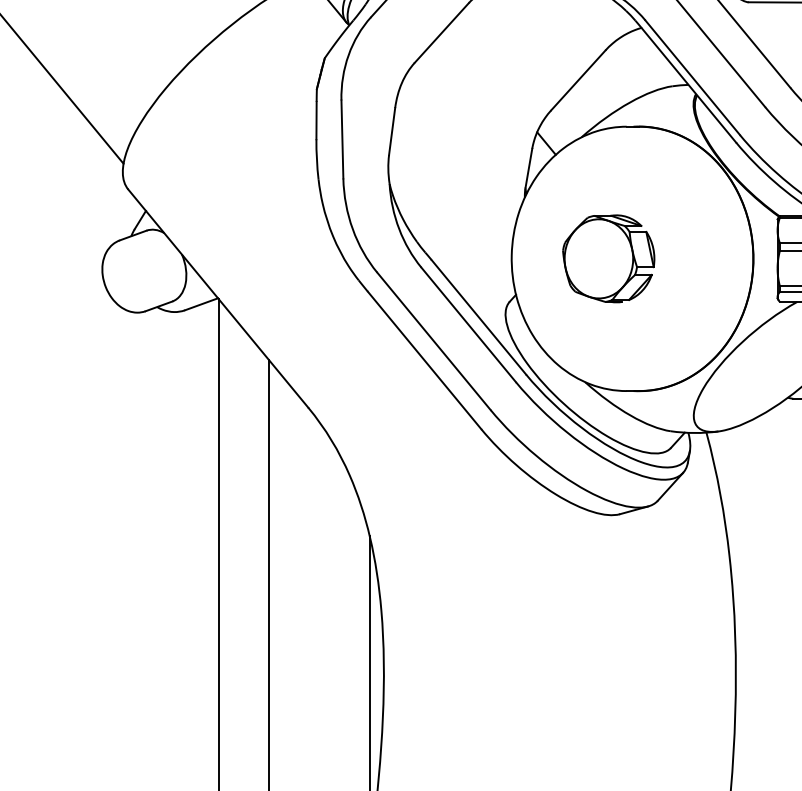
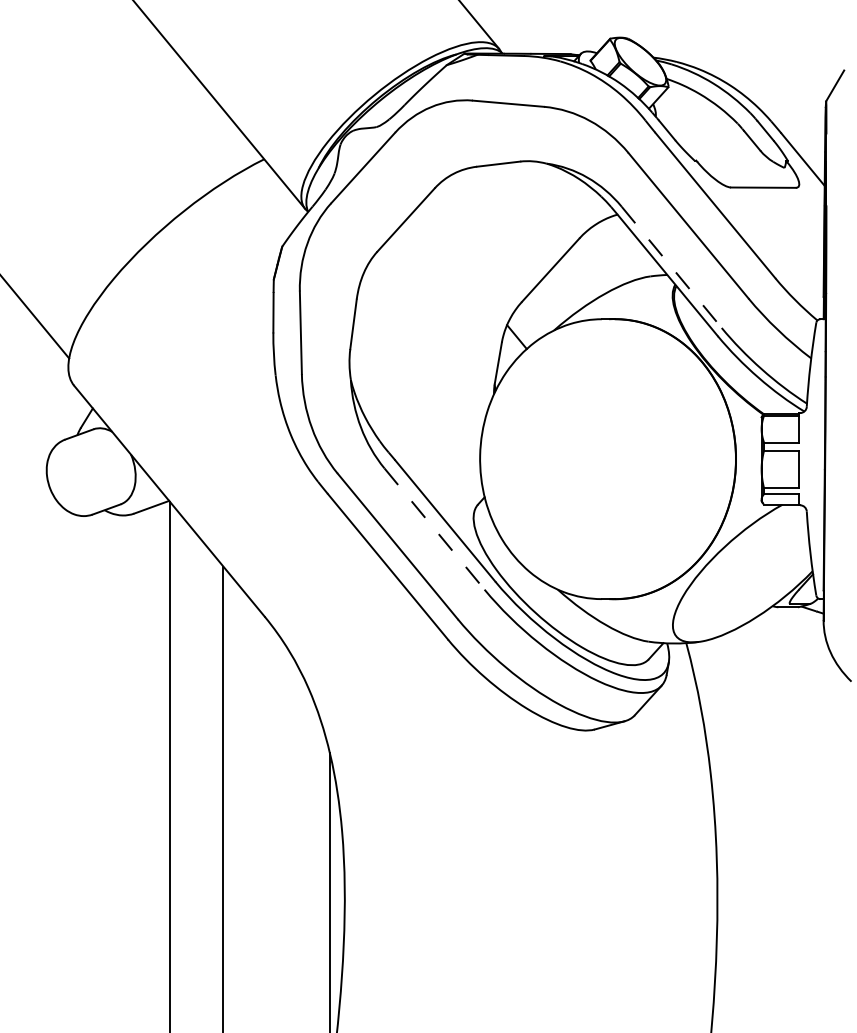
line: (692, 77) -> (671, 267), solid -> dashed
part: (608, 259) -> (582, 459), removed
line: (468, 325) -> (434, 529), solid -> dashed

